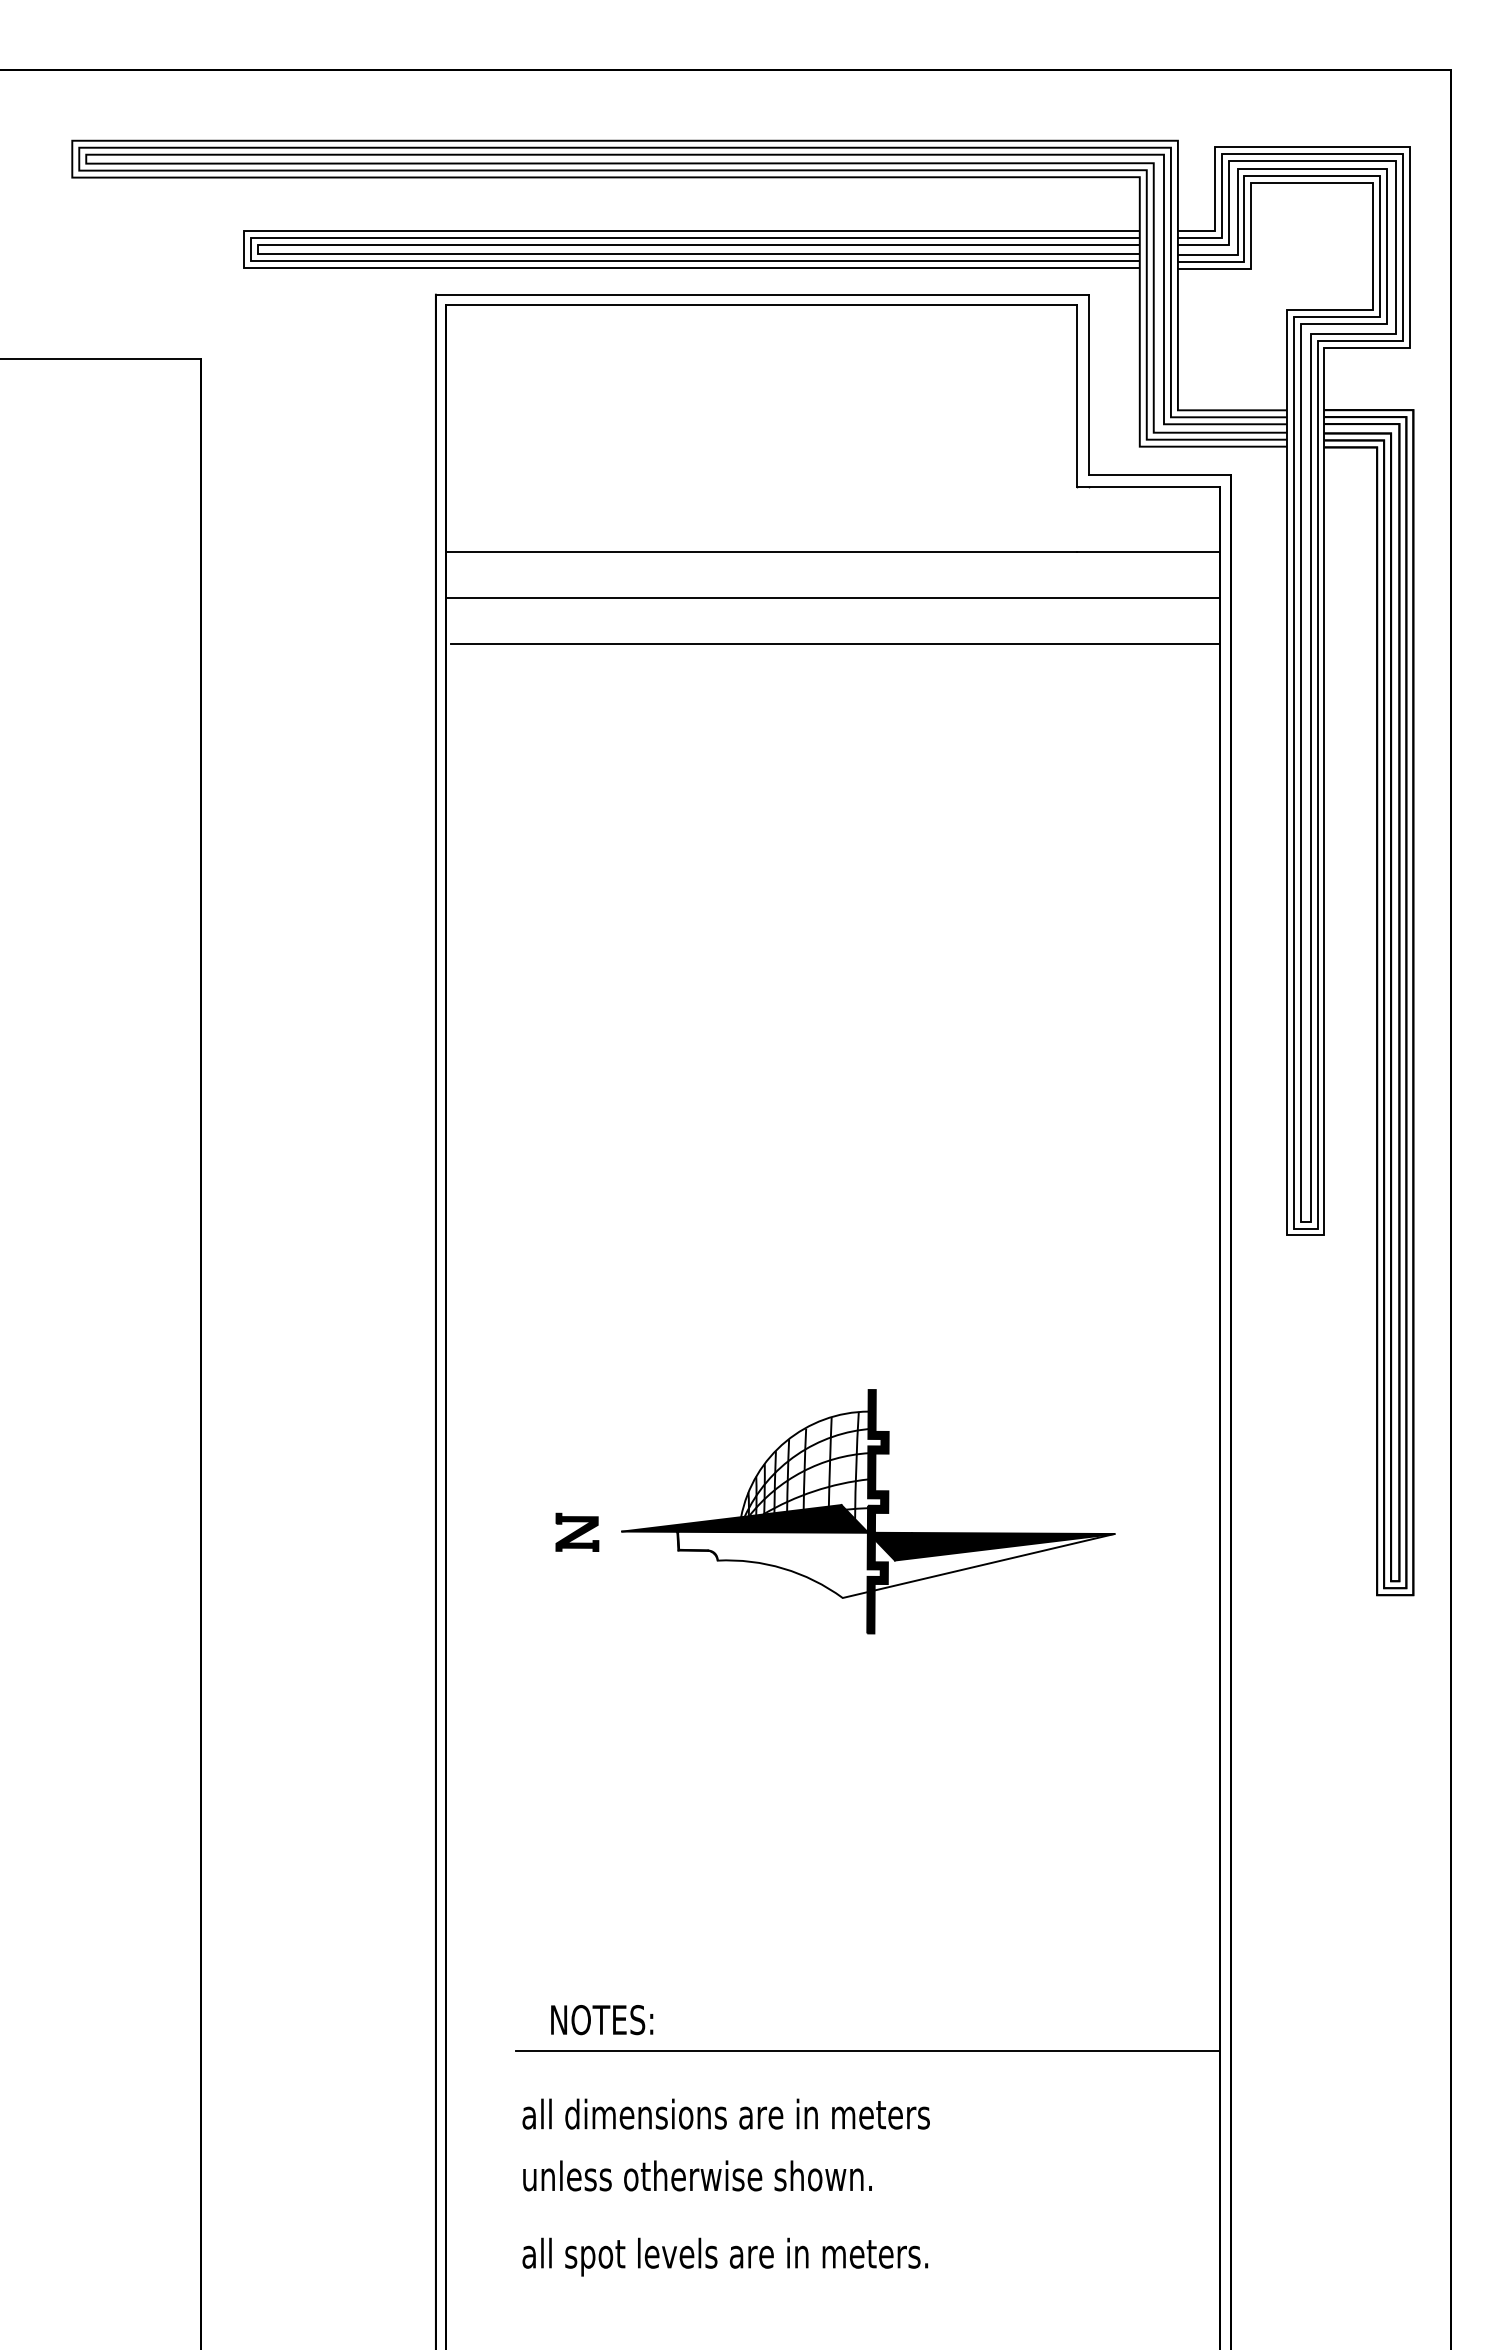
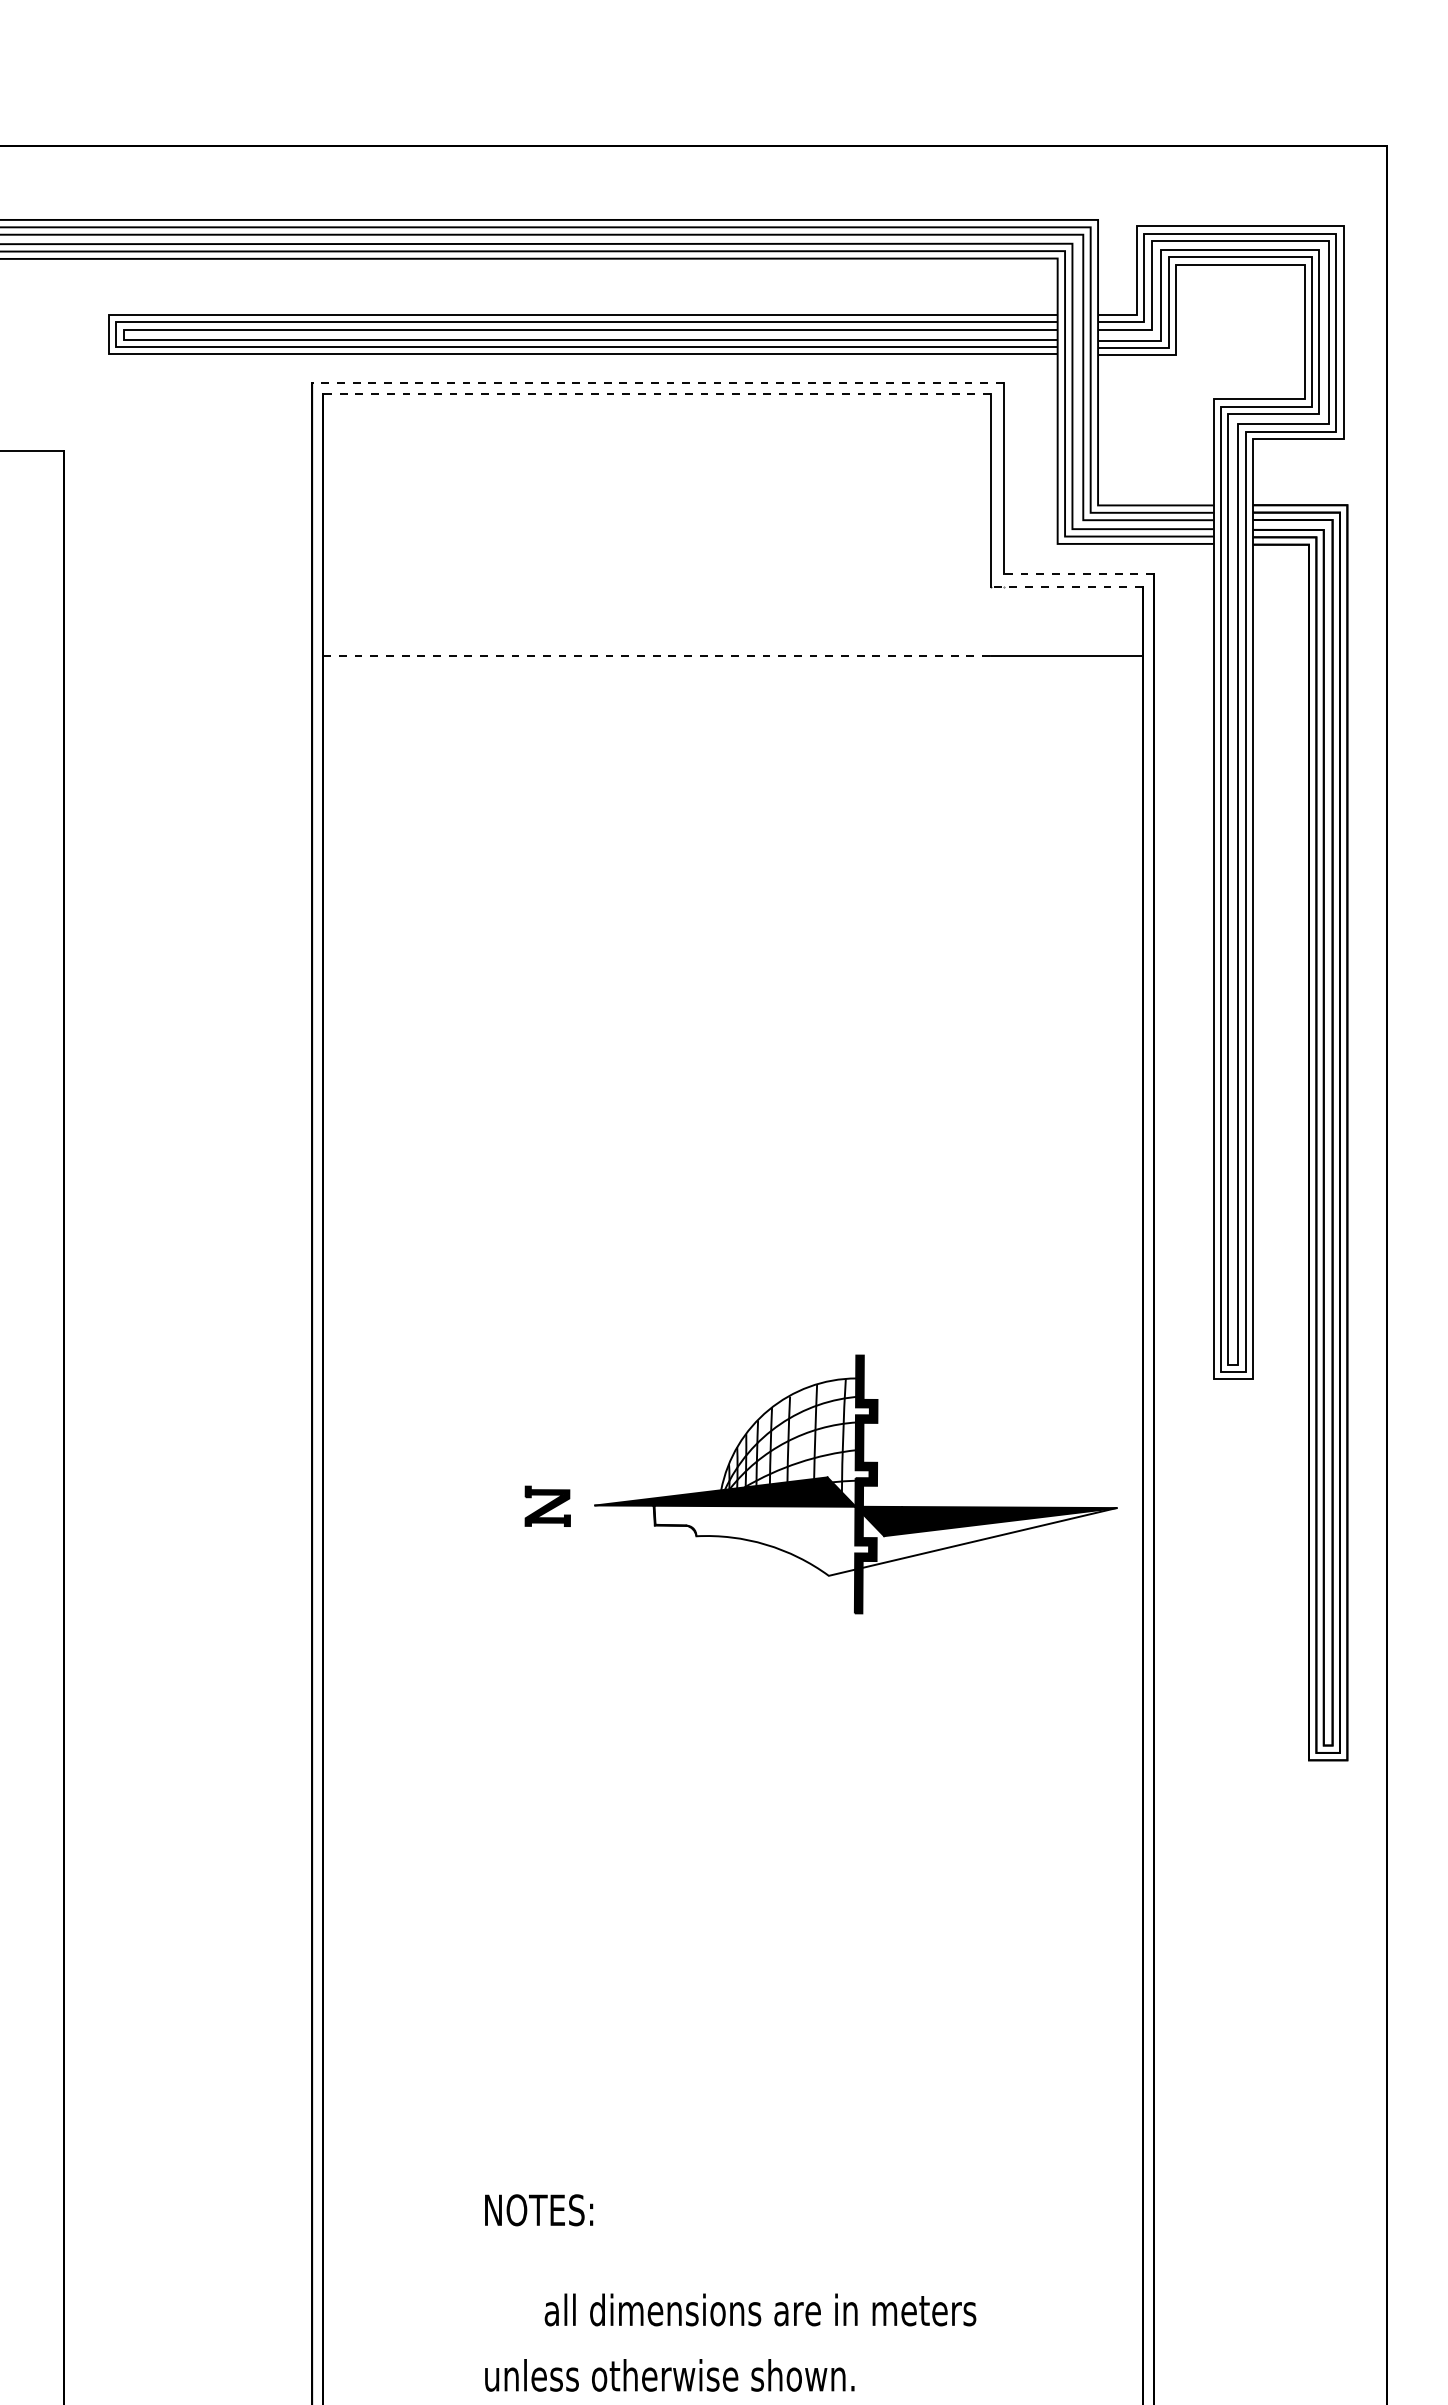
line: (762, 294) -> (658, 382), solid -> dashed
line: (761, 305) -> (657, 394), solid -> dashed
line: (1159, 474) -> (1078, 573), solid -> dashed
line: (1148, 487) -> (1066, 587), solid -> dashed
line: (762, 552) -> (658, 656), solid -> dashed
line: (833, 598) -> (733, 704), removed
line: (835, 643) -> (735, 752), removed
part: (835, 1511) -> (821, 1484), moved
text: (602, 2020) -> (539, 2210), moved
line: (868, 2050) -> (770, 2242), removed
text: (725, 2113) -> (759, 2309), moved
text: (697, 2175) -> (669, 2374), moved

